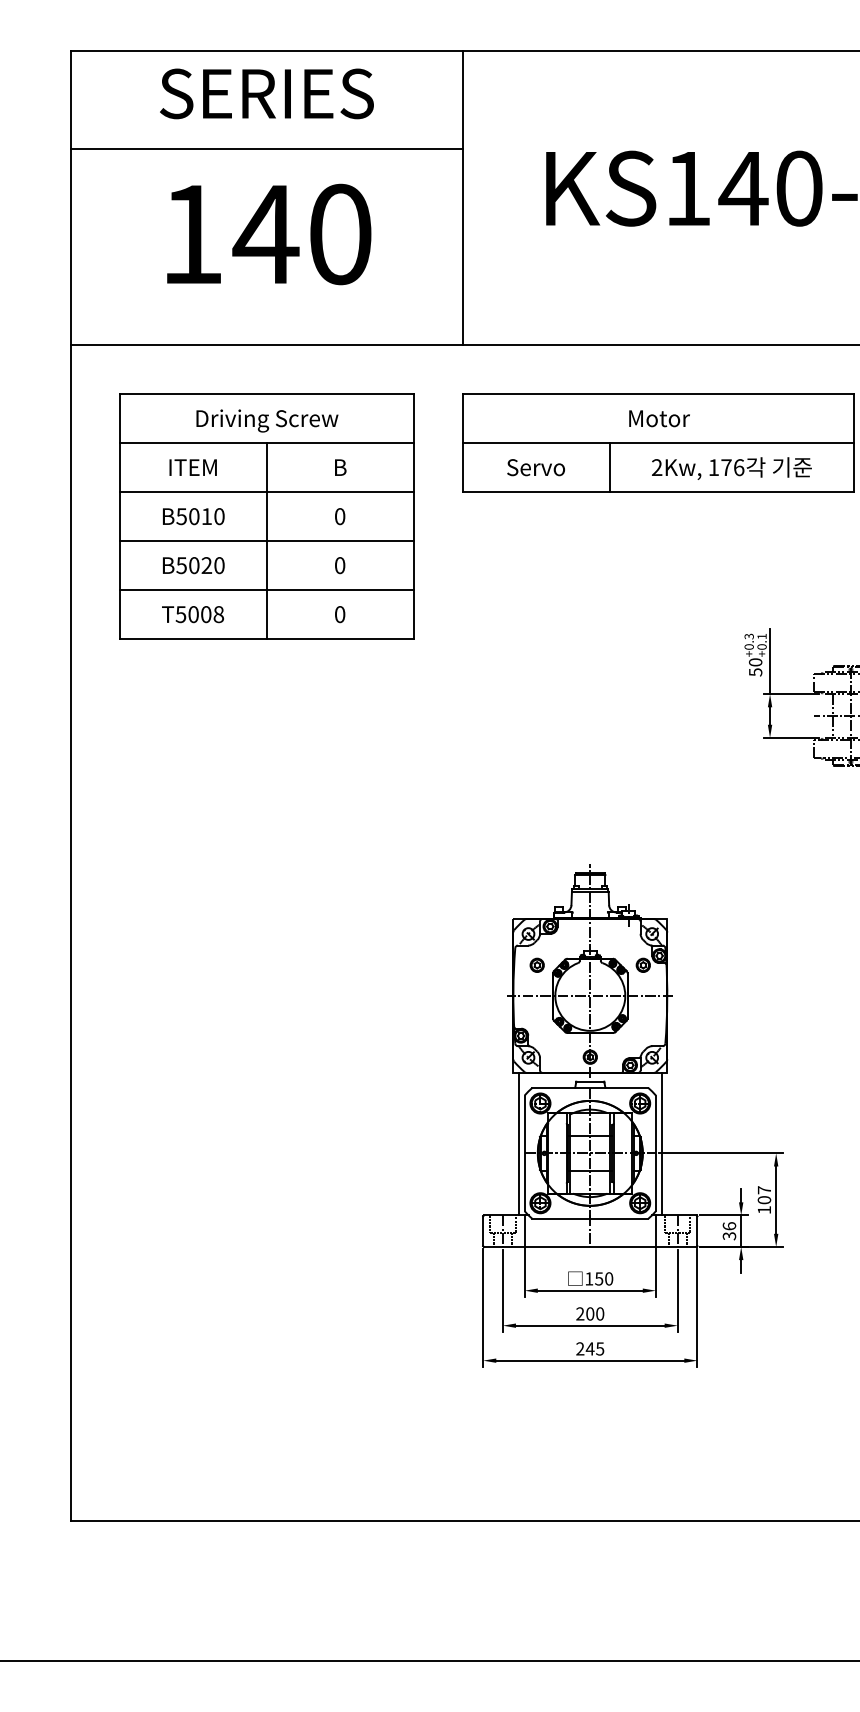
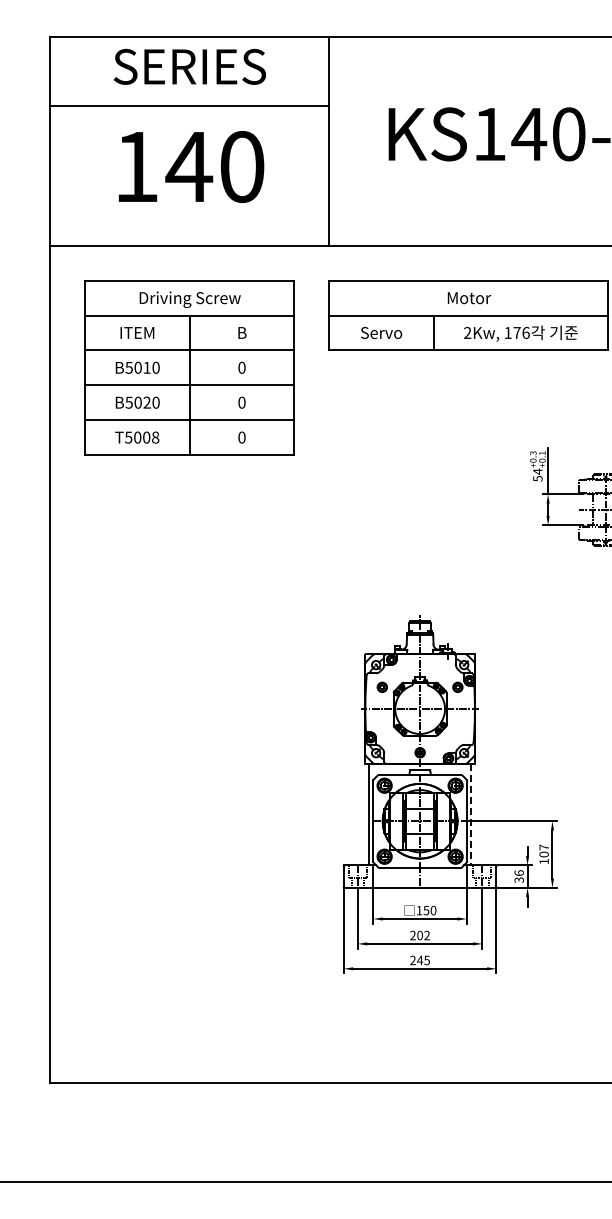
text: (755, 662) -> (537, 471), 50 -> 54
line: (662, 1143) -> (471, 814), solid -> dashed
text: (600, 1313) -> (427, 935), 200 -> 202

